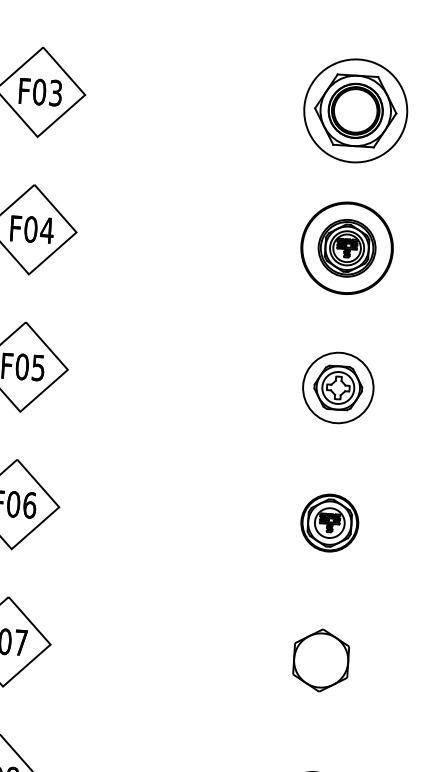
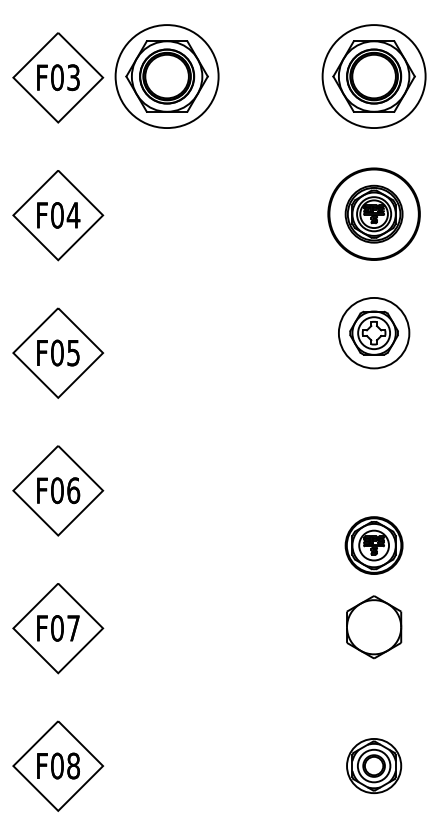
part: (148, 97) -> (166, 76), added
part: (338, 388) -> (374, 333), moved
part: (329, 523) -> (373, 545), moved

